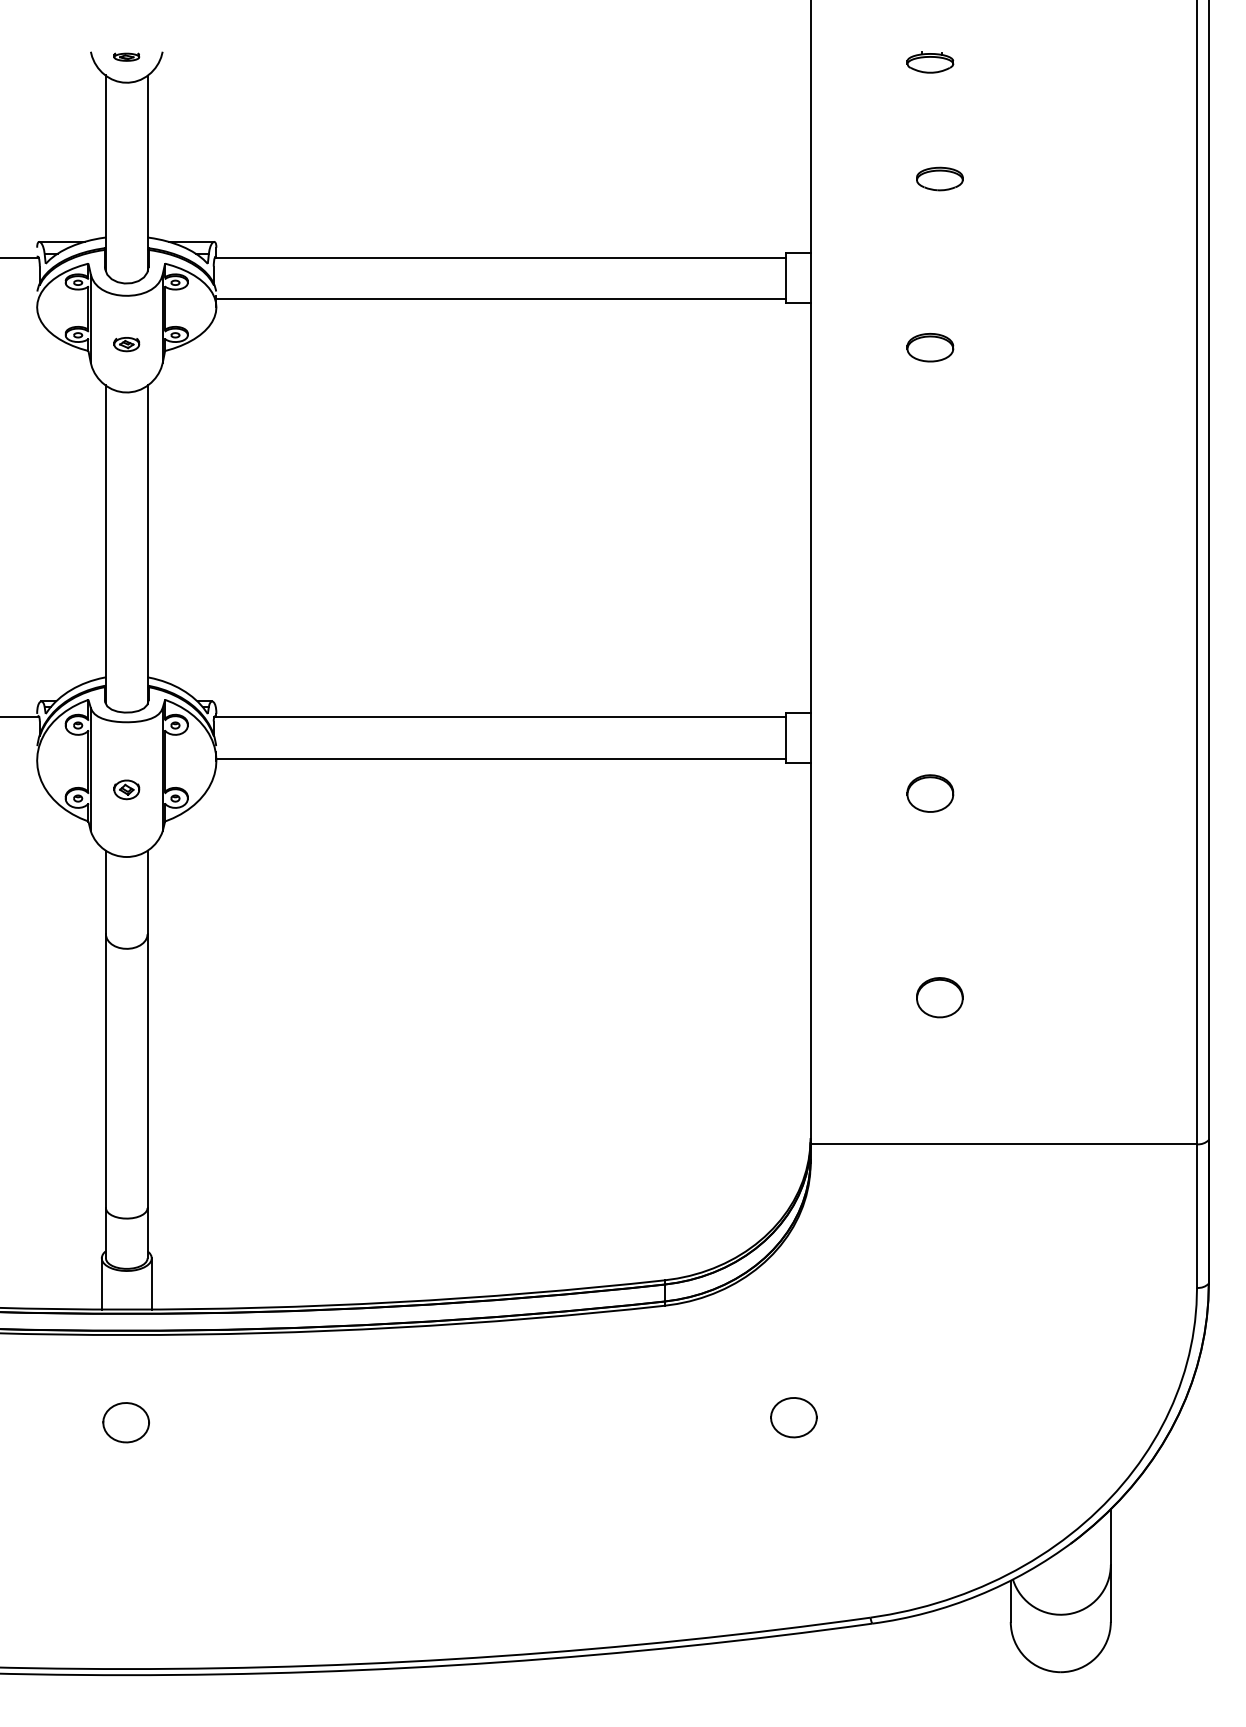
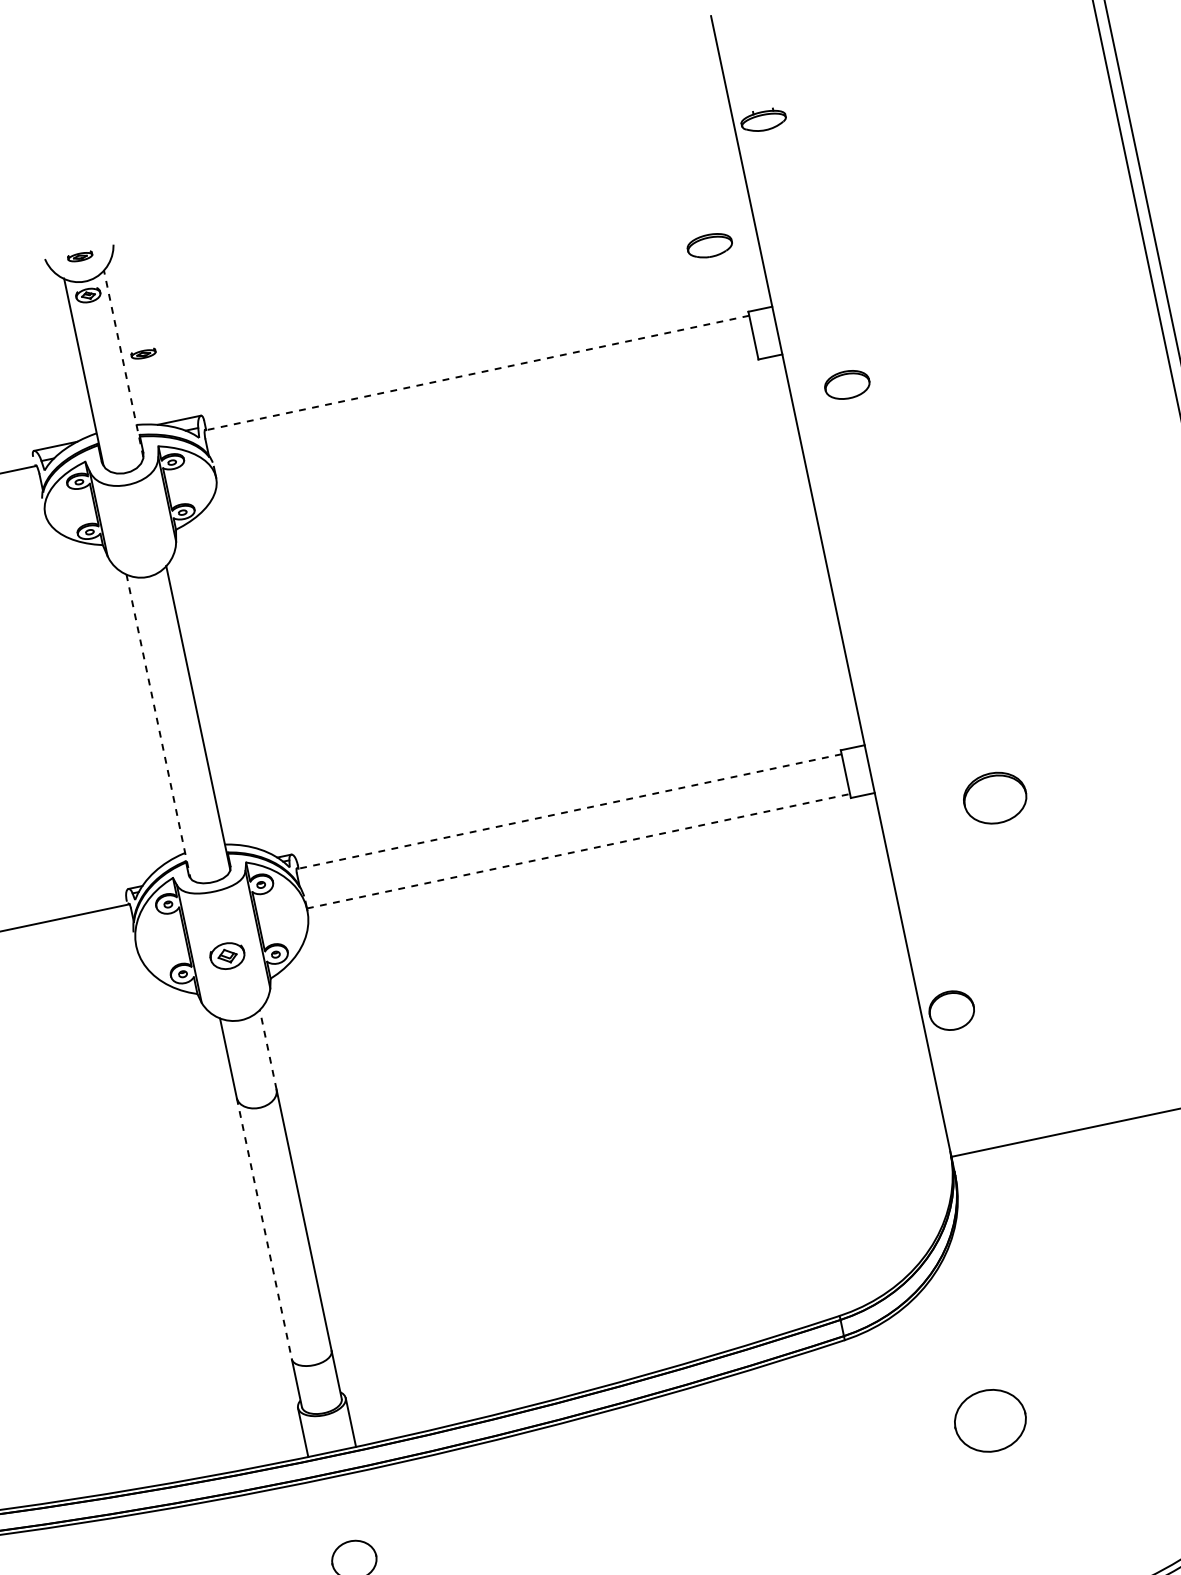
part: (930, 62) -> (763, 120), moved
part: (169, 167) -> (143, 353), added
line: (147, 173) -> (123, 363), solid -> dashed
part: (939, 178) -> (709, 245), moved
line: (499, 257) -> (476, 373), solid -> dashed
line: (500, 299) -> (485, 413), removed
part: (126, 344) -> (88, 295), moved
part: (930, 347) -> (847, 384), moved
line: (105, 544) -> (158, 726), solid -> dashed
line: (499, 717) -> (568, 812), solid -> dashed
line: (501, 758) -> (578, 850), solid -> dashed
part: (126, 789) -> (227, 955), size x1.4
part: (930, 793) -> (995, 798), size x1.4
line: (147, 892) -> (268, 1049), solid -> dashed
part: (939, 997) -> (951, 1010), moved
line: (105, 1071) -> (264, 1229), solid -> dashed
part: (793, 1417) -> (990, 1420), size x1.6

